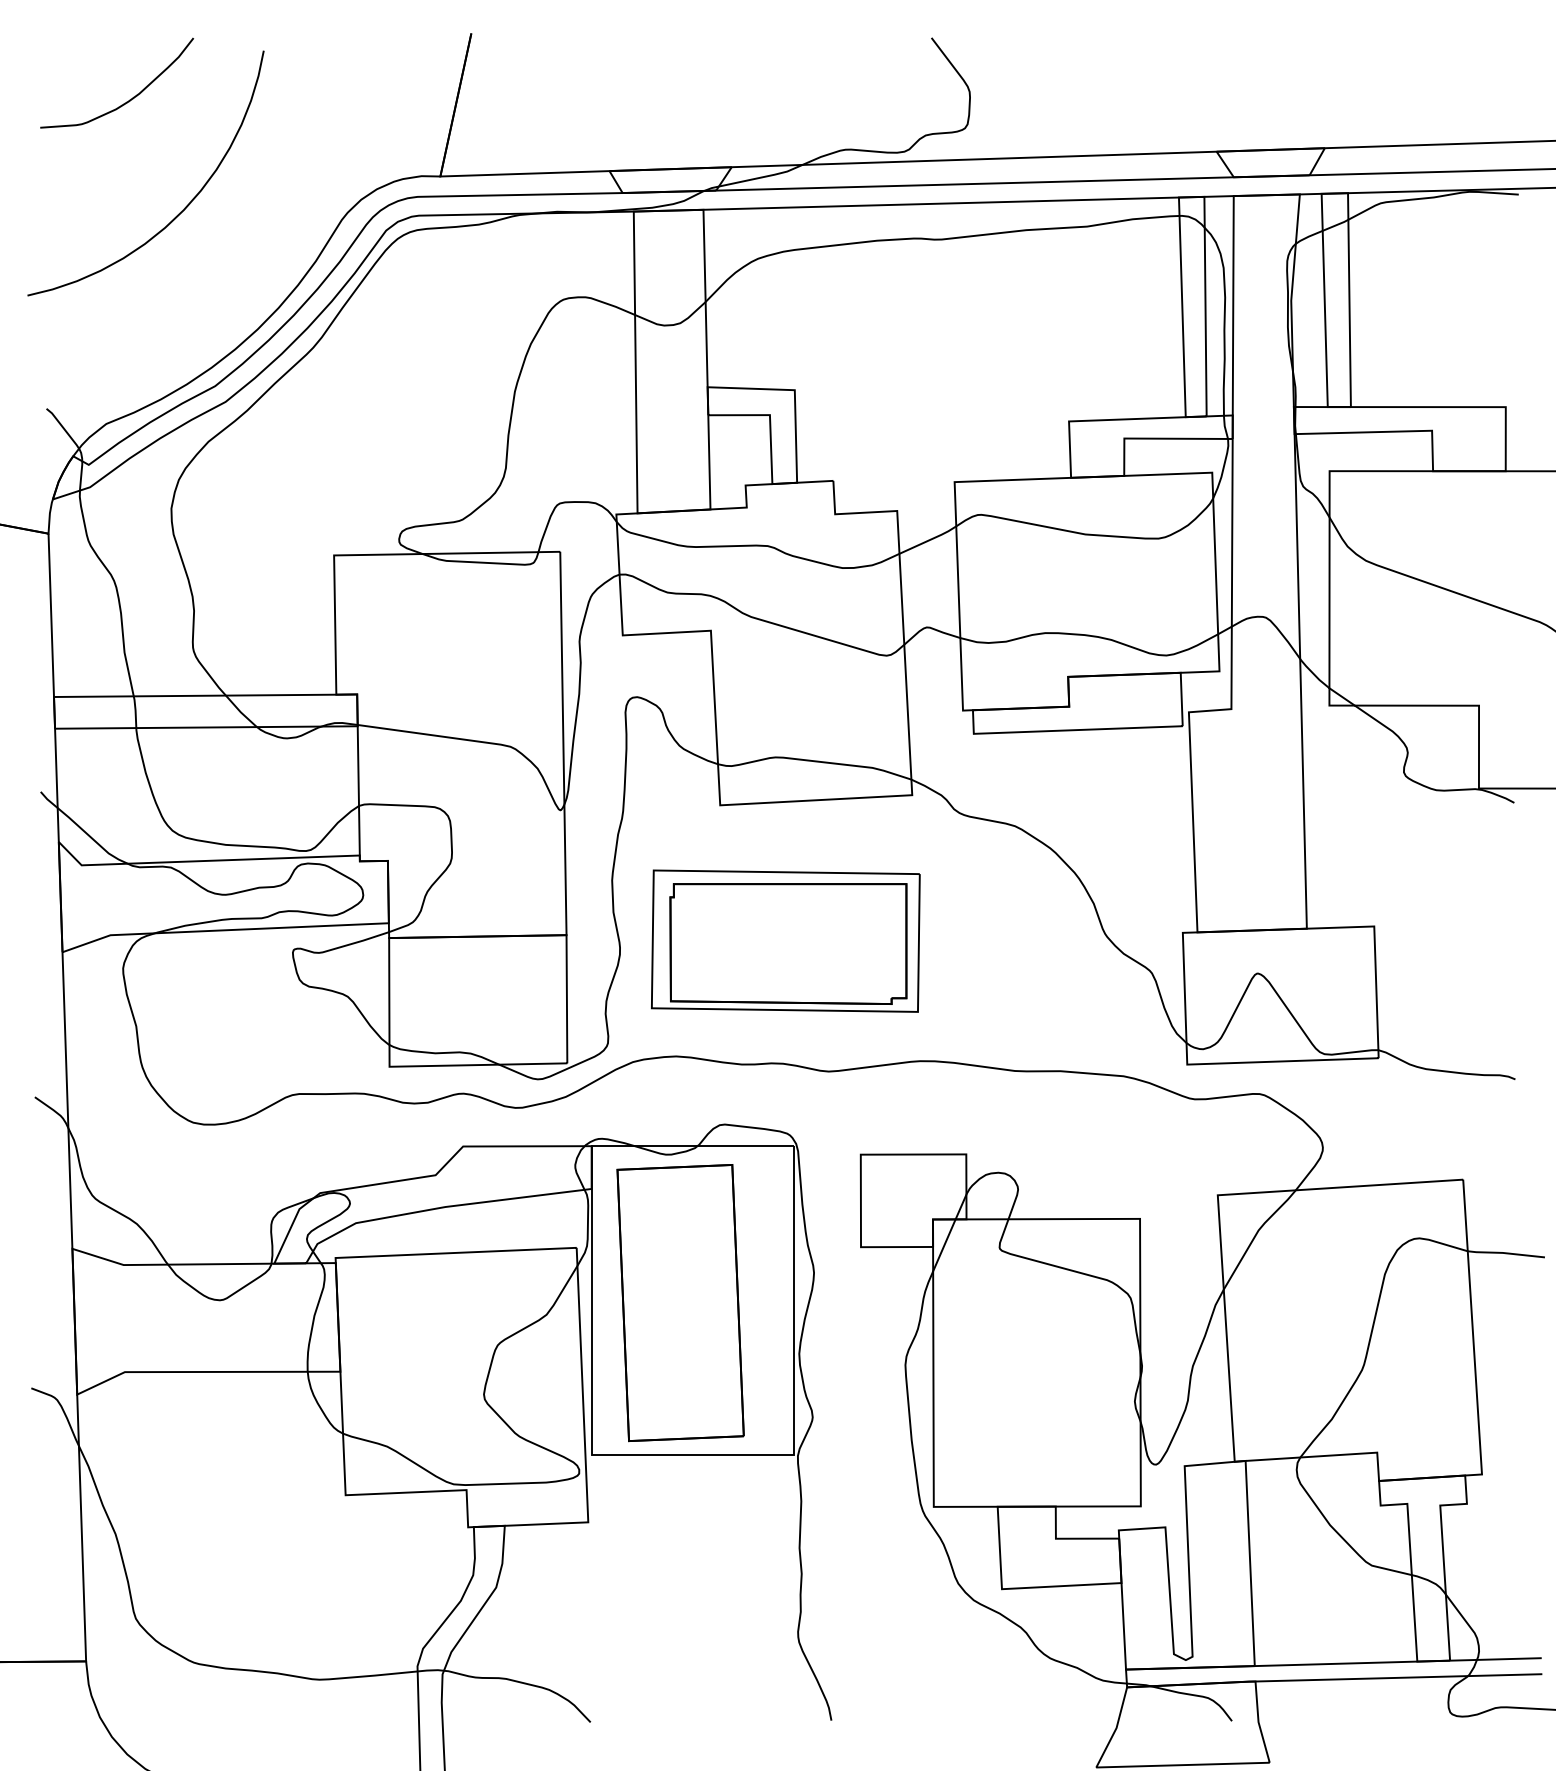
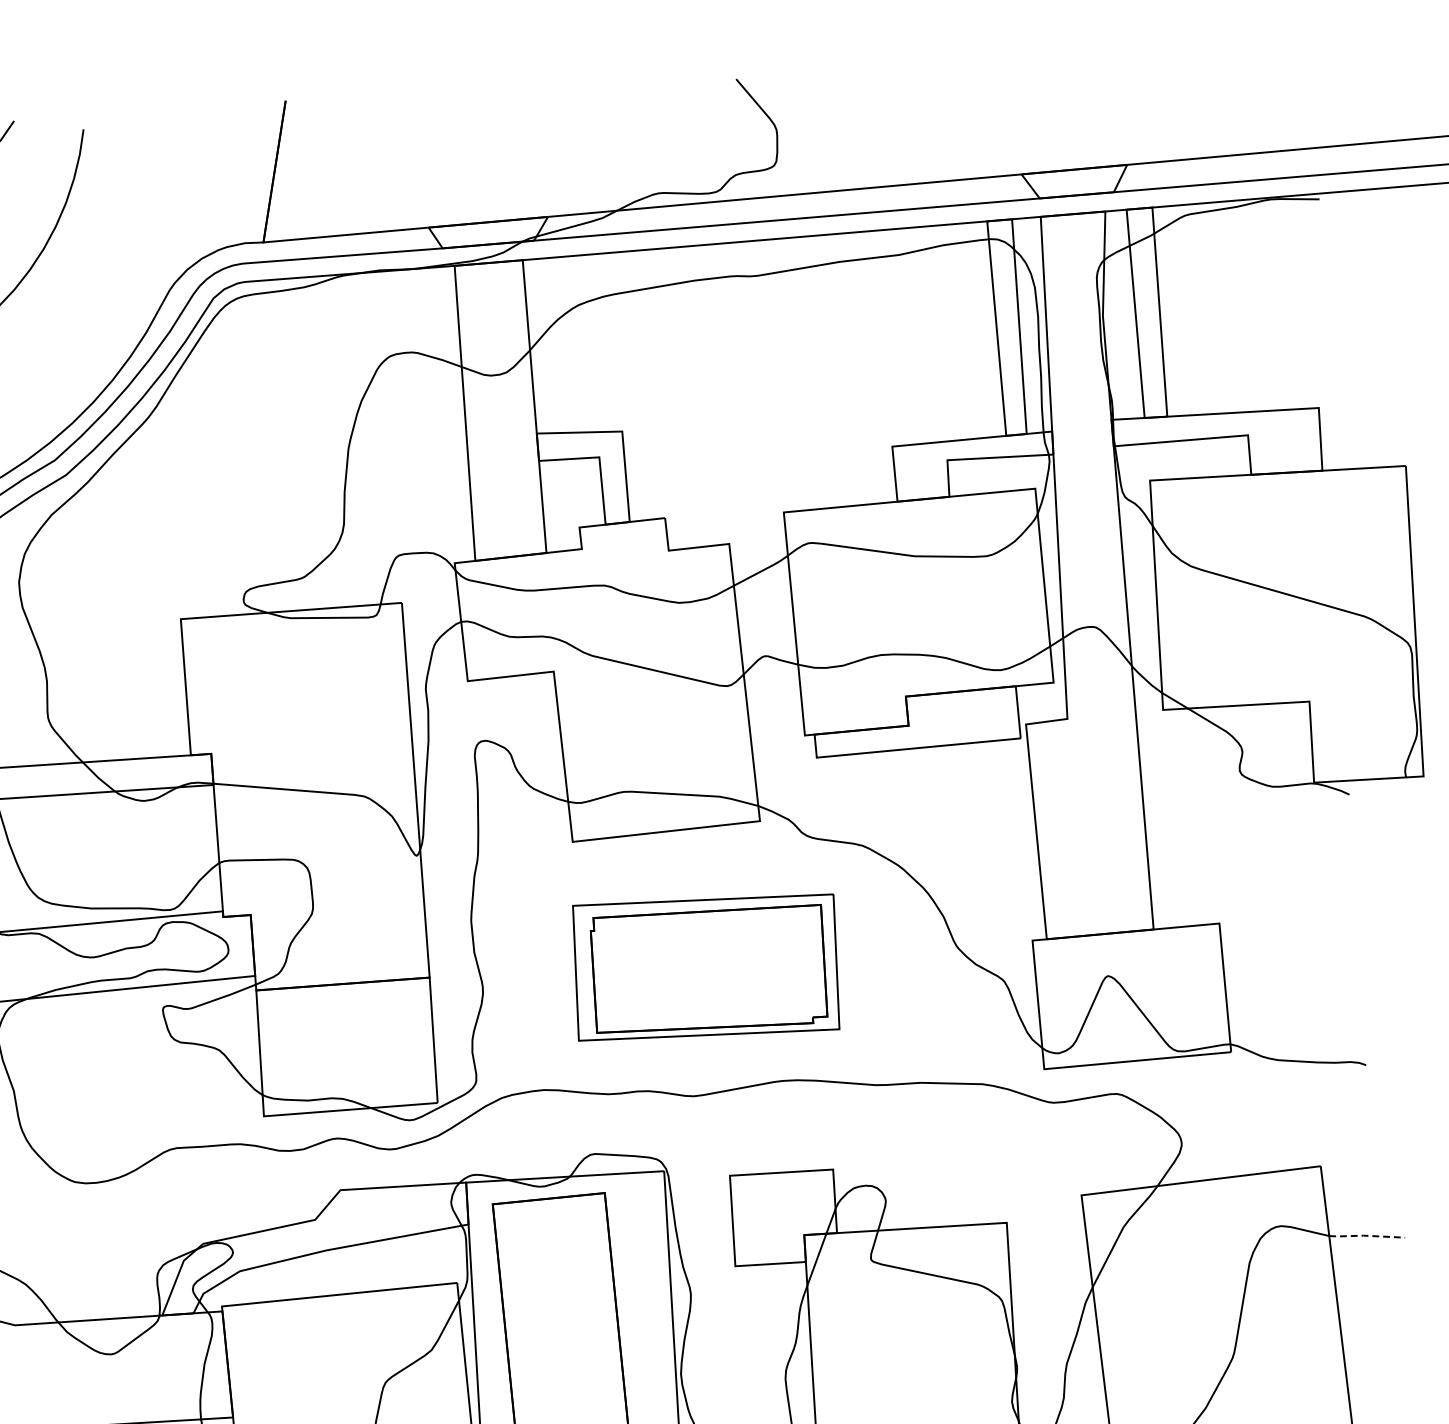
part: (785, 940) -> (705, 966), moved
line: (1505, 1253) -> (1366, 1236), solid -> dashed

